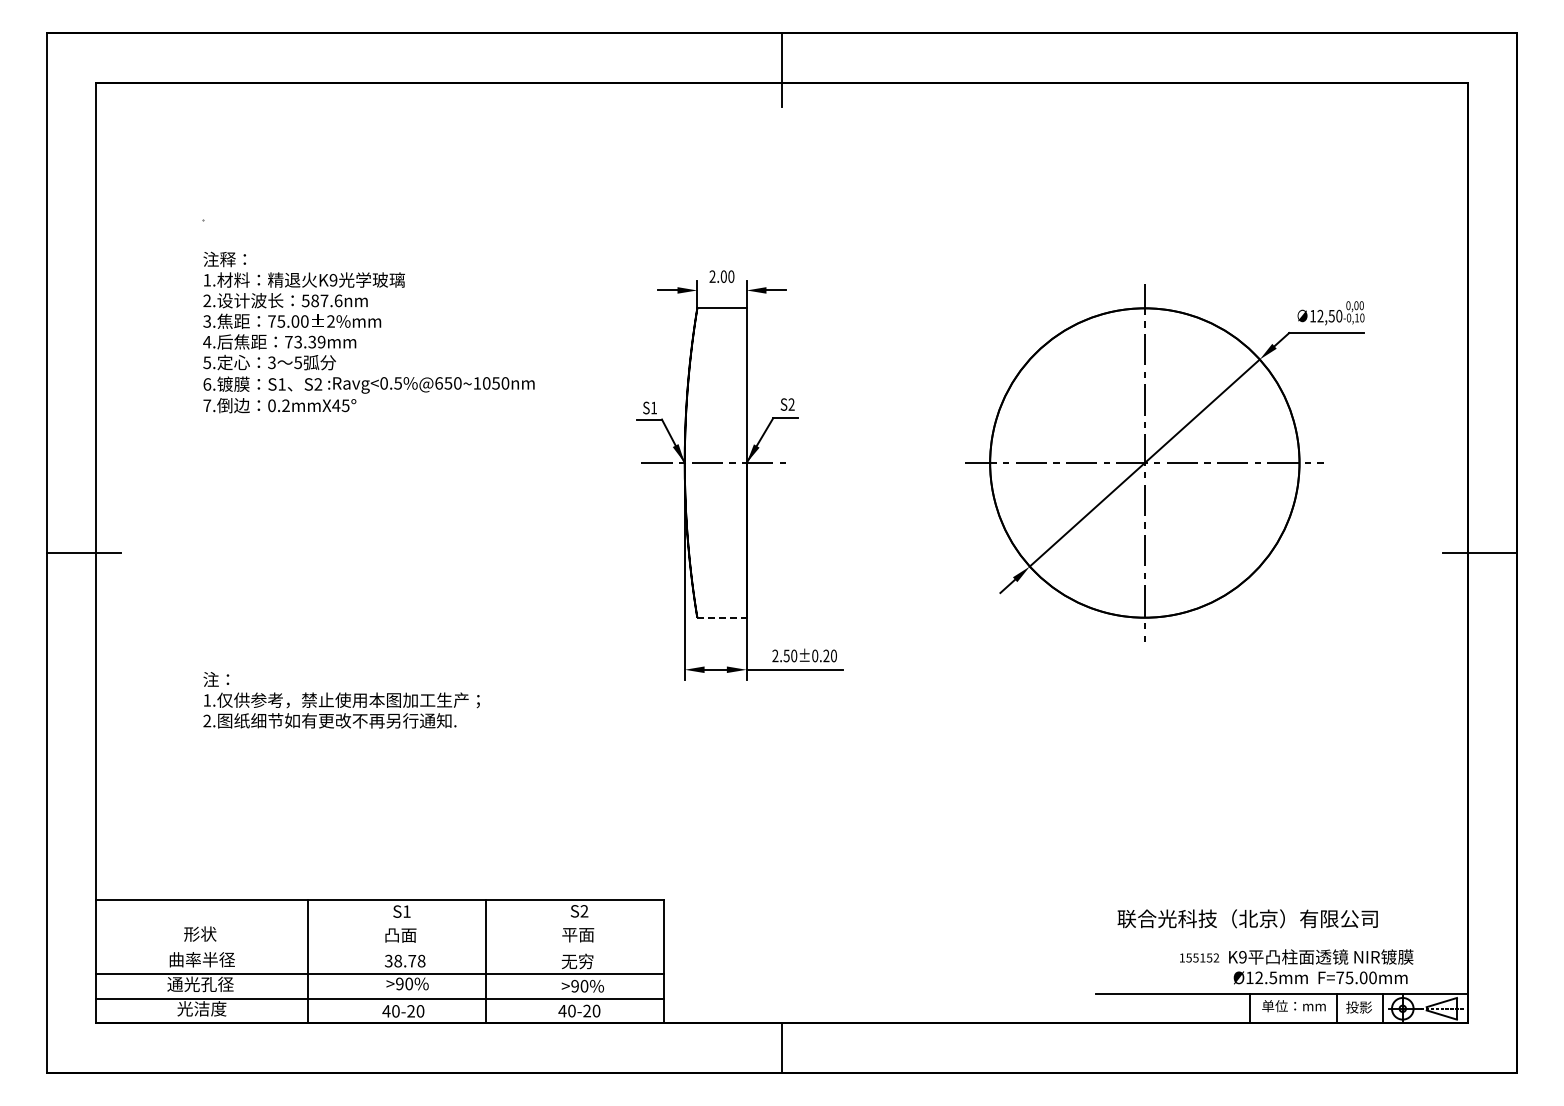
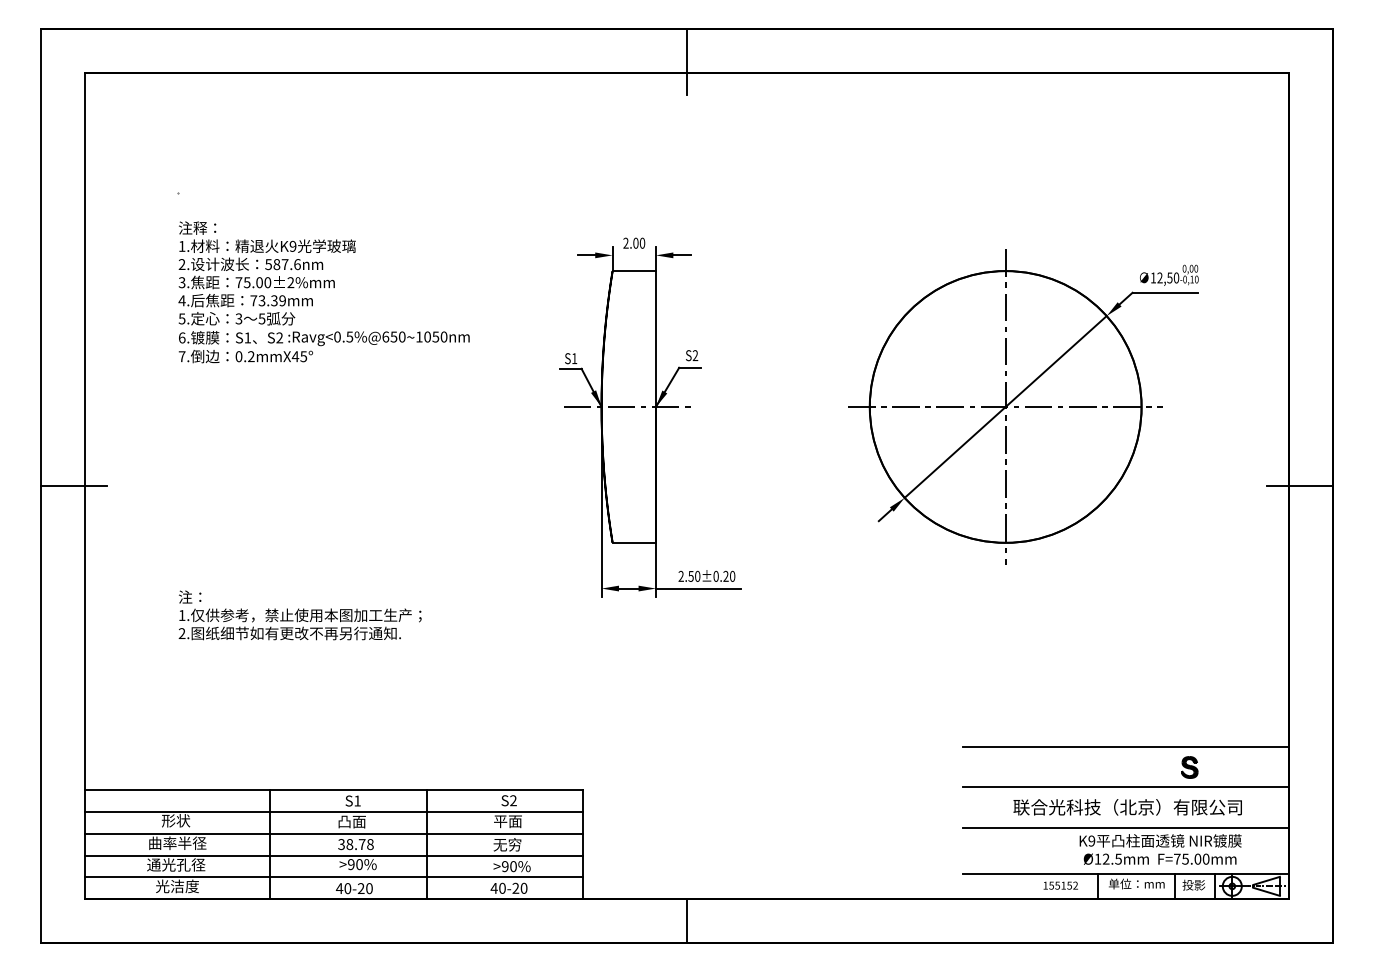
line: (722, 617) -> (634, 542), dashed -> solid
line: (1281, 850) -> (1125, 747), added
part: (1354, 873) -> (1189, 767), added
line: (1281, 896) -> (1125, 787), added
text: (1247, 918) -> (1127, 807), moved
line: (379, 924) -> (333, 812), added
line: (1281, 942) -> (1125, 828), added
line: (379, 949) -> (333, 834), added
text: (1199, 957) -> (1060, 885), moved

